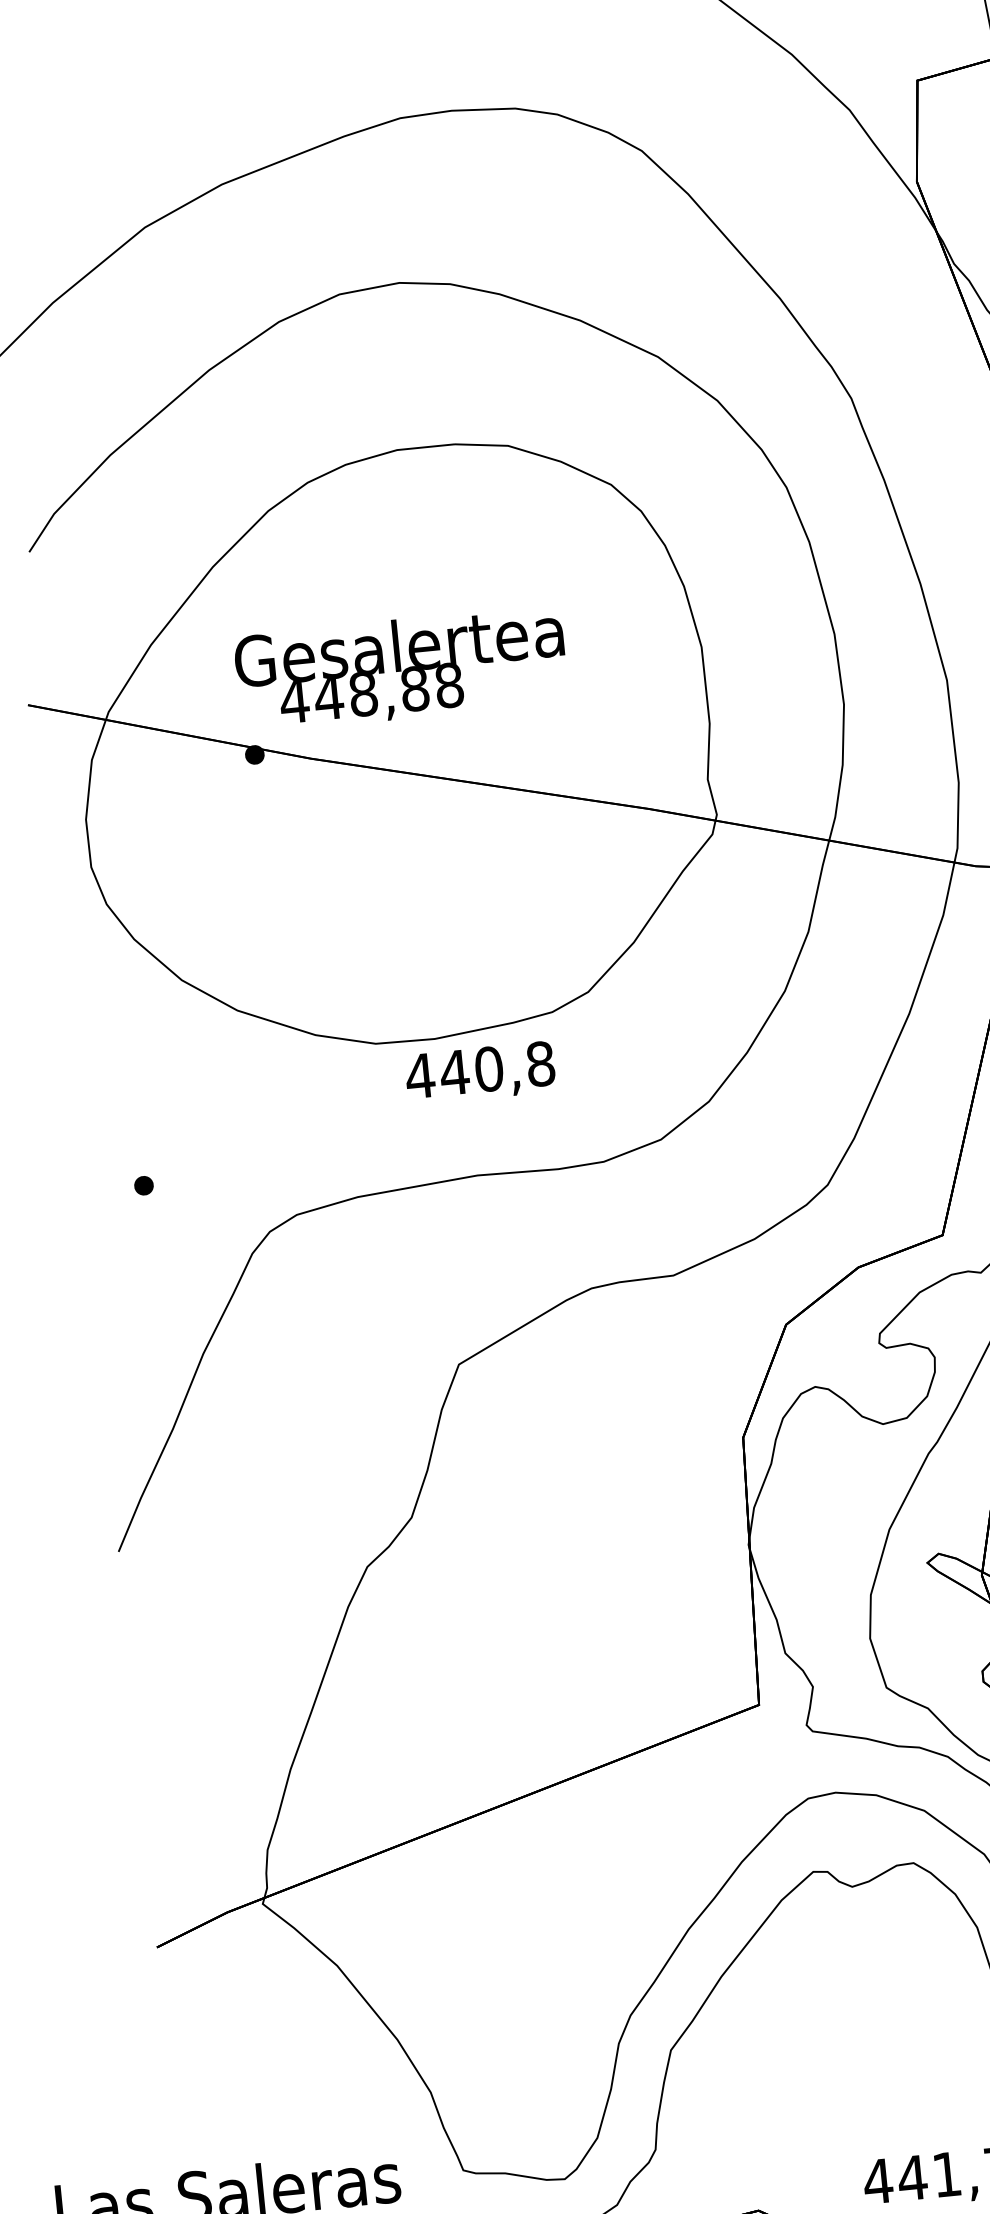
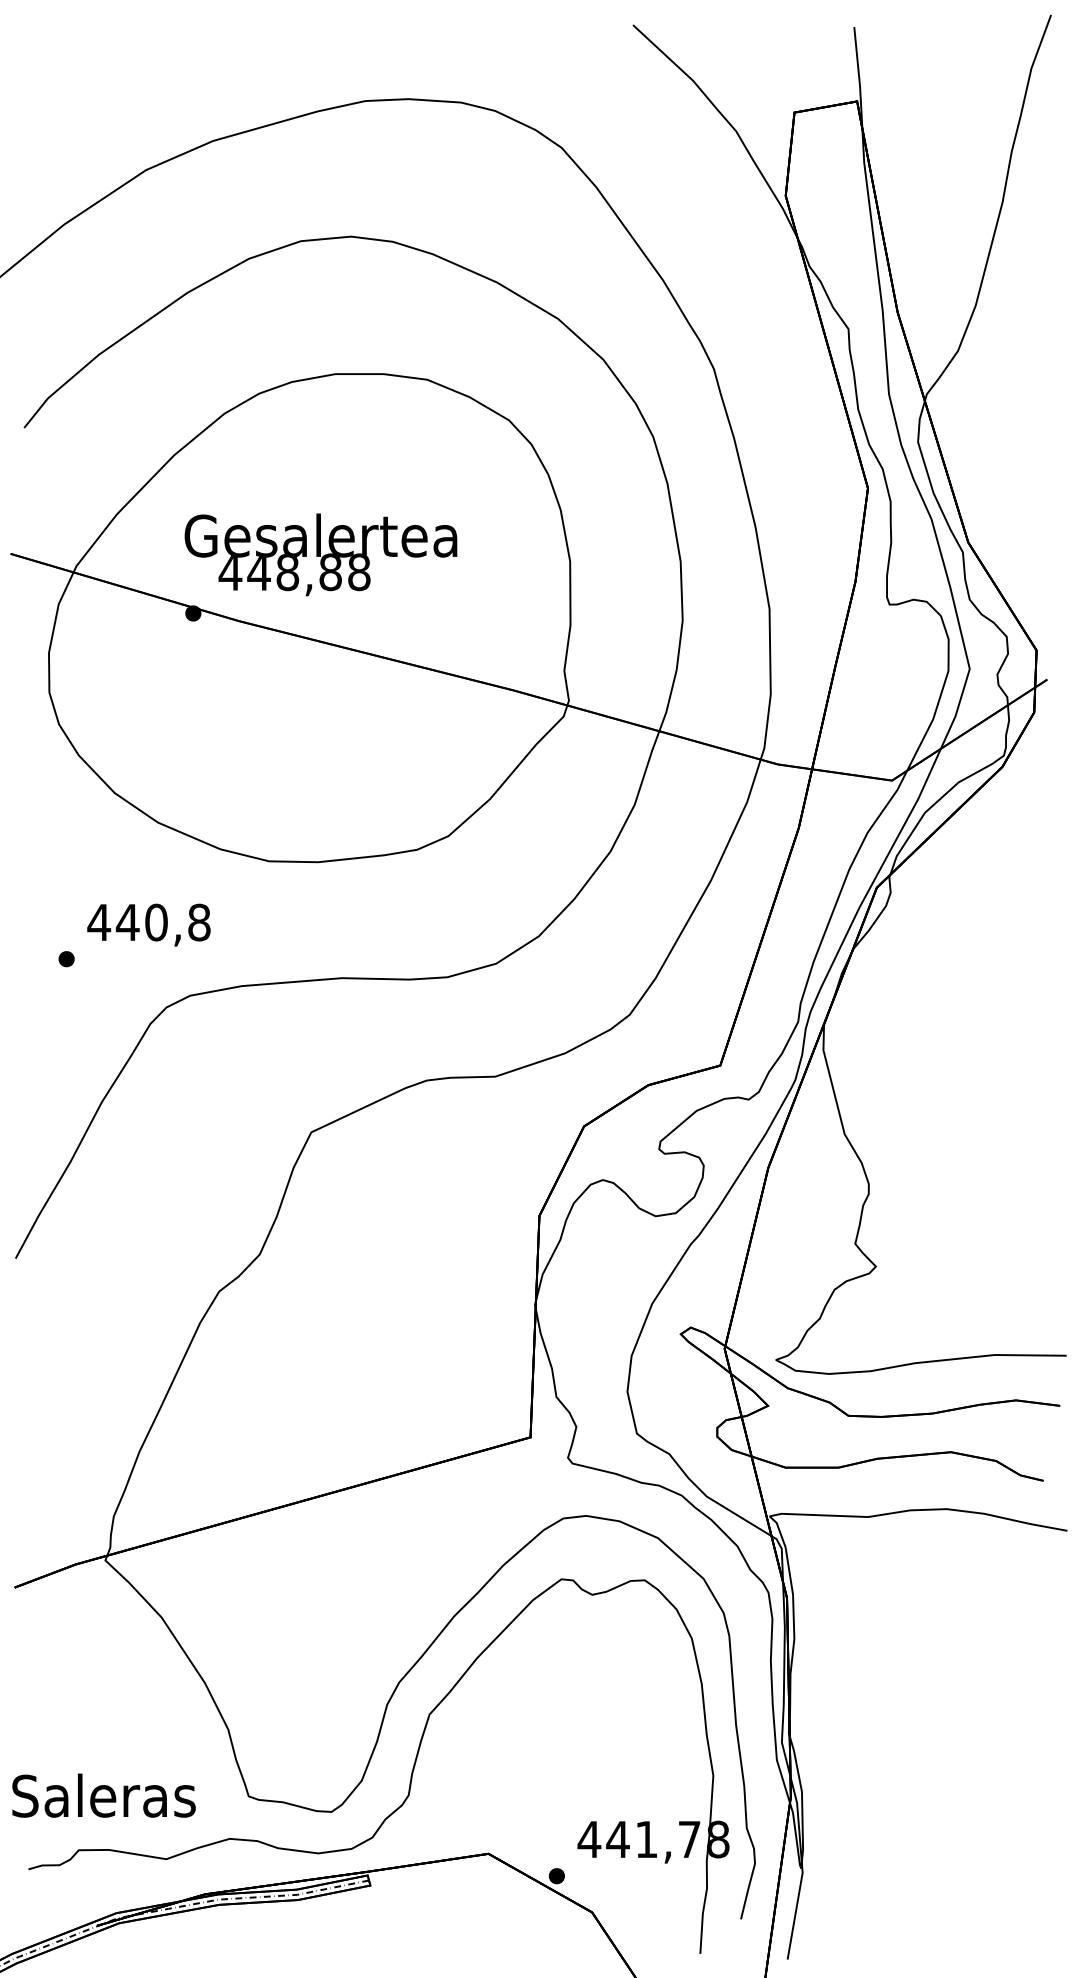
text: (479, 1072) -> (148, 924), moved

